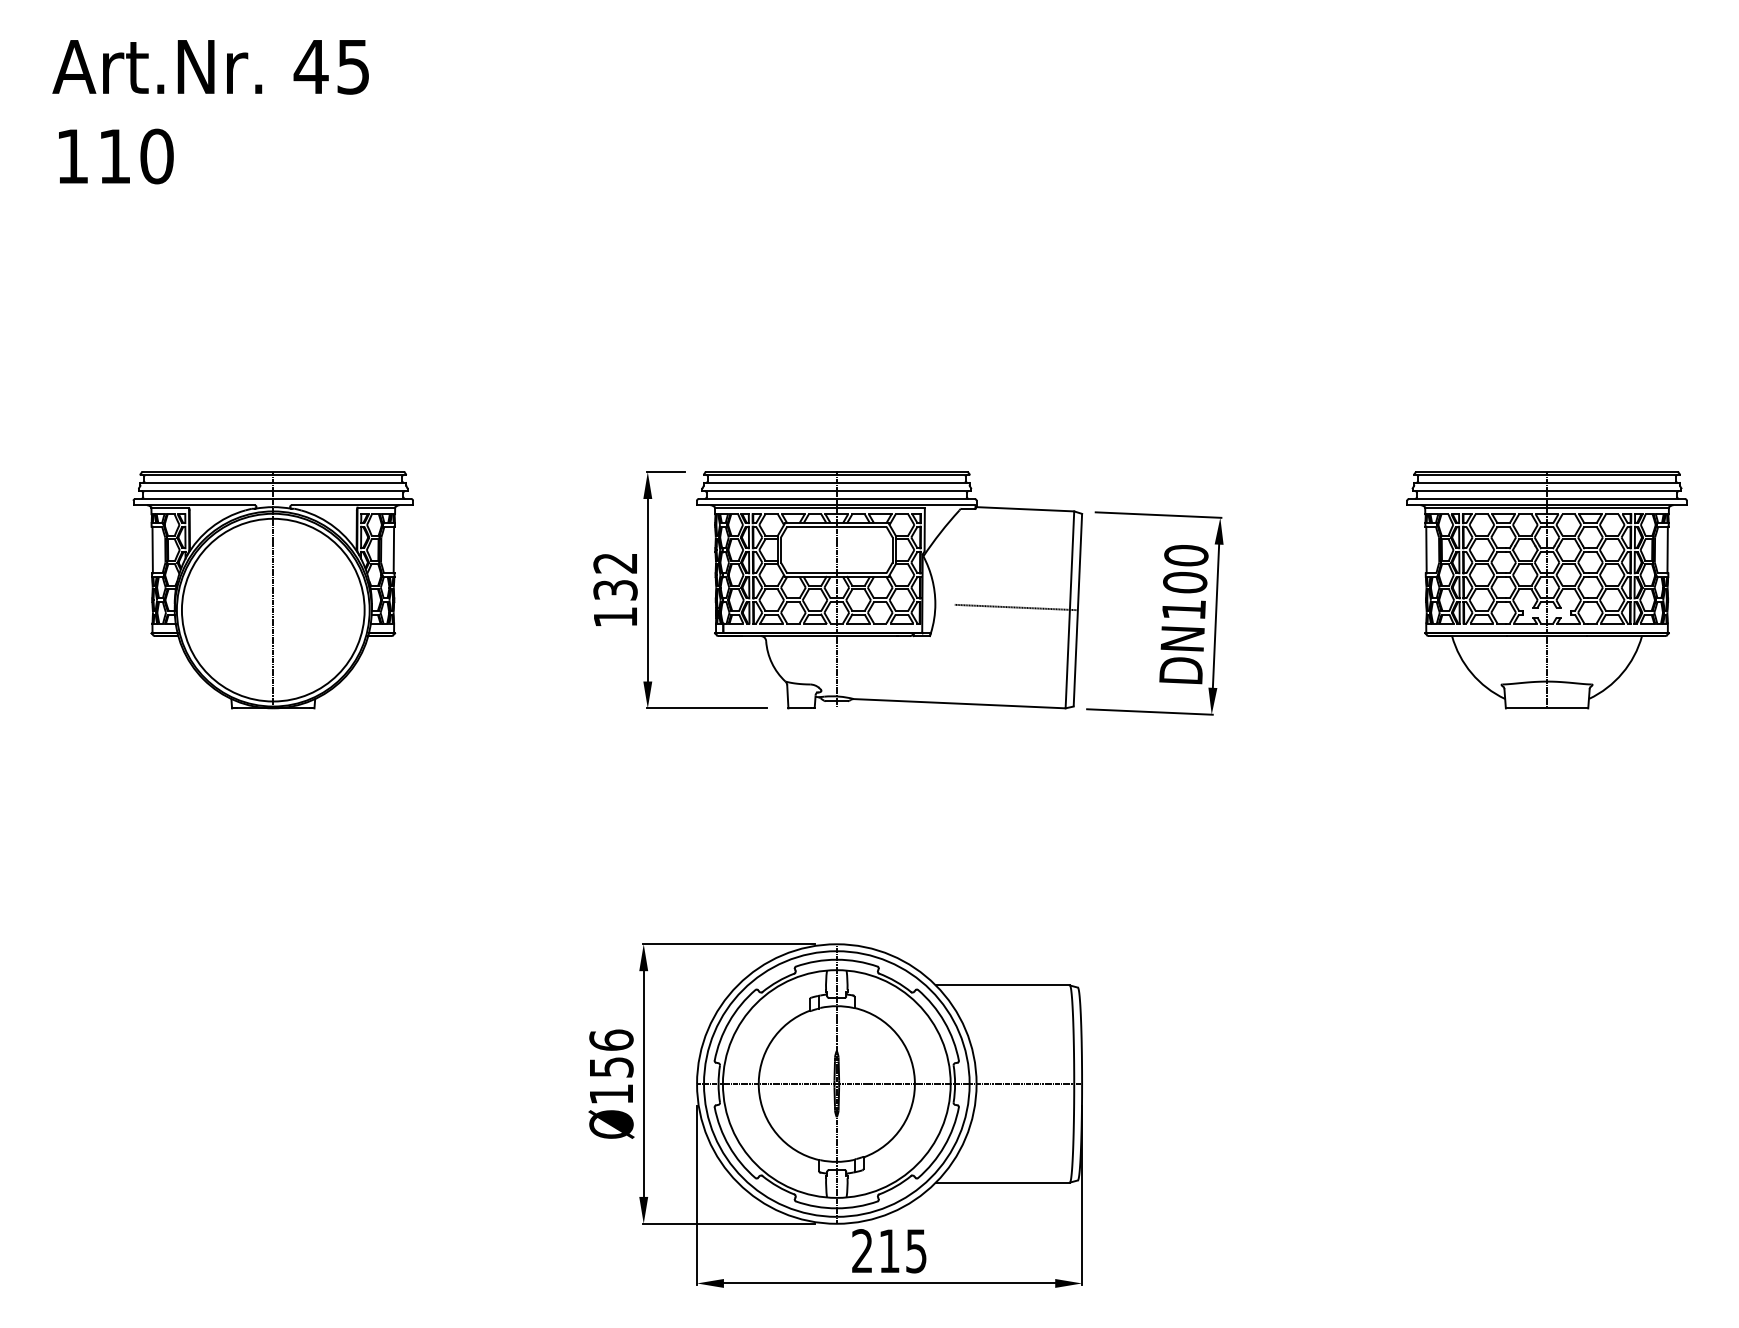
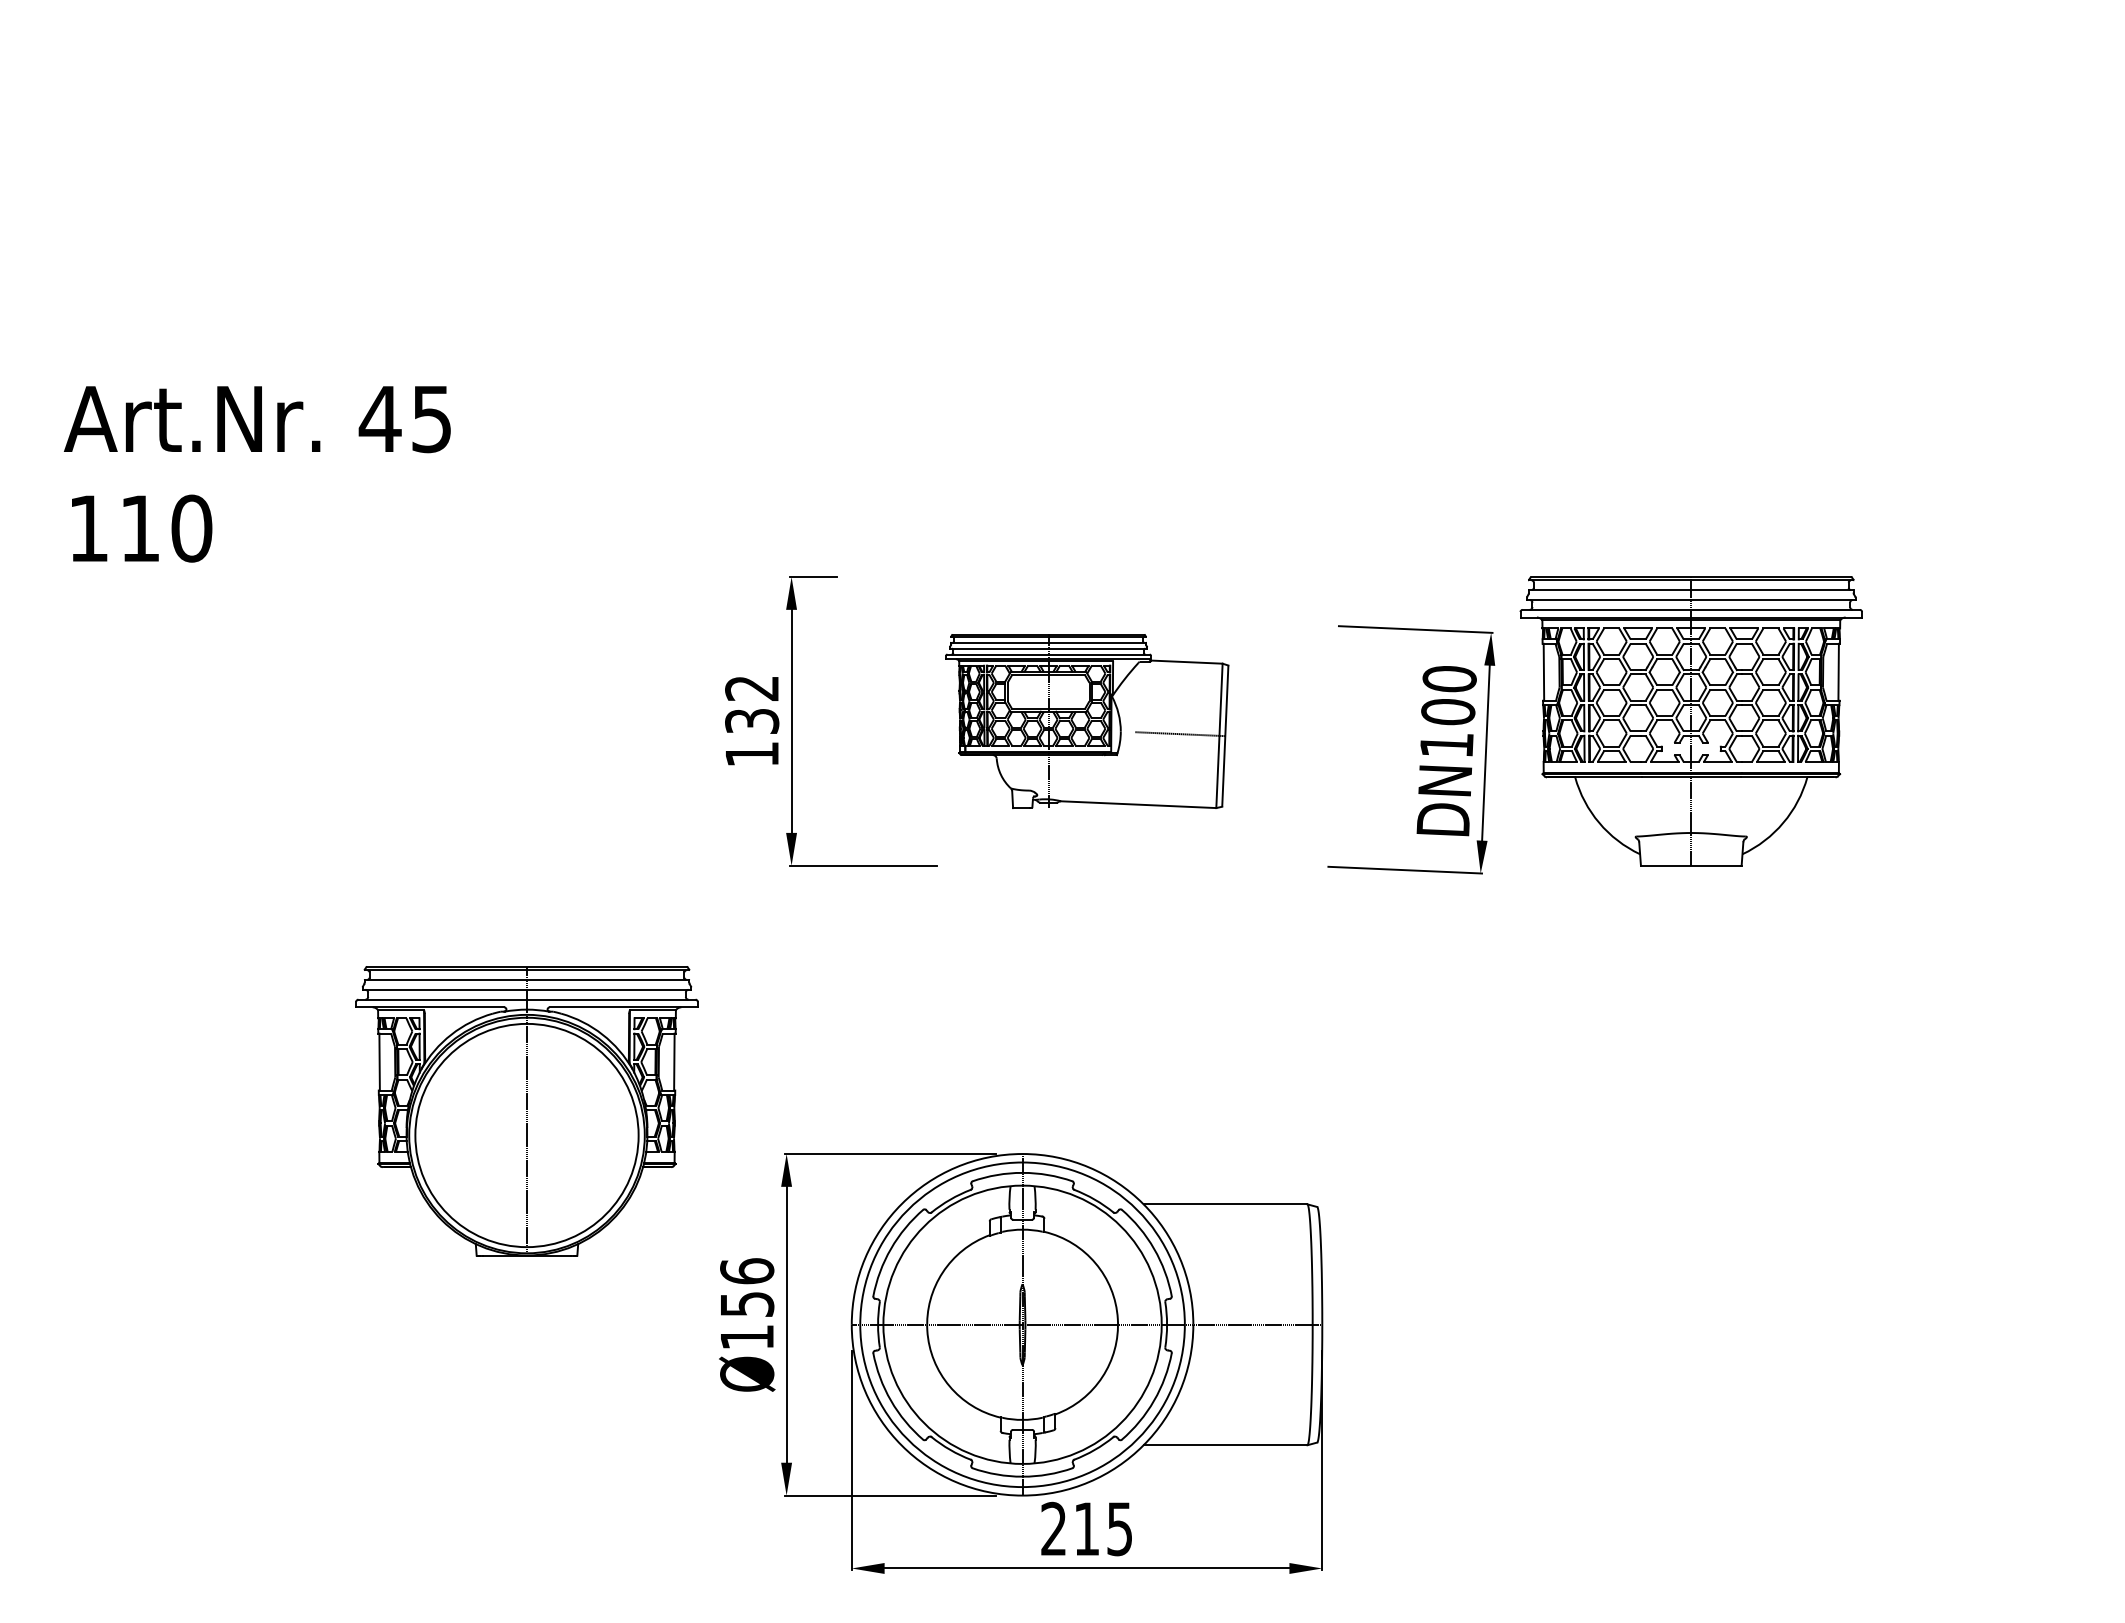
text: (210, 112) -> (257, 474), moved
part: (272, 590) -> (526, 1111), moved
part: (889, 590) -> (1086, 721), size x0.6
part: (1546, 590) -> (1690, 721), moved

